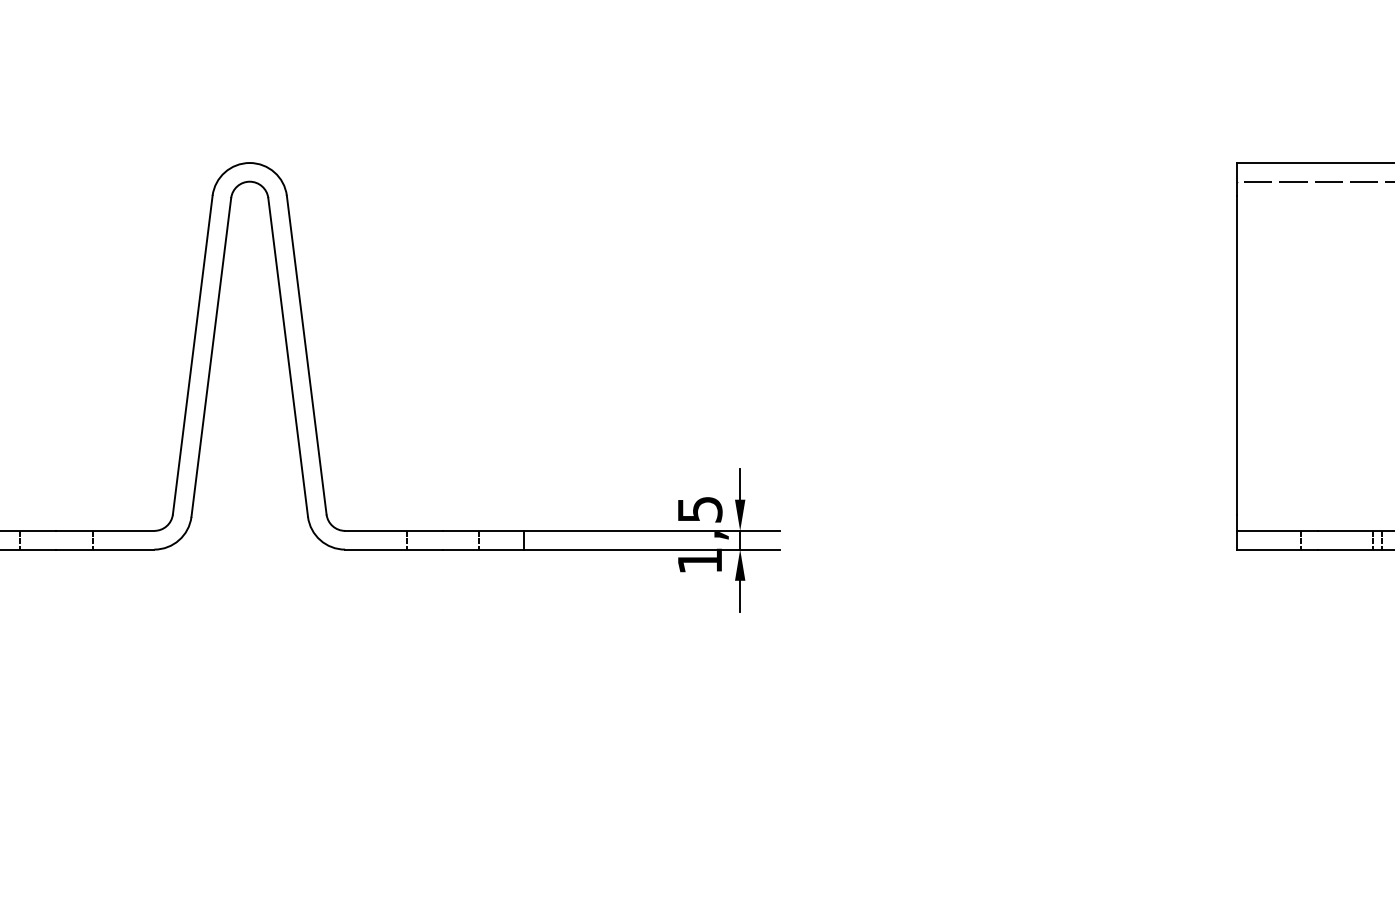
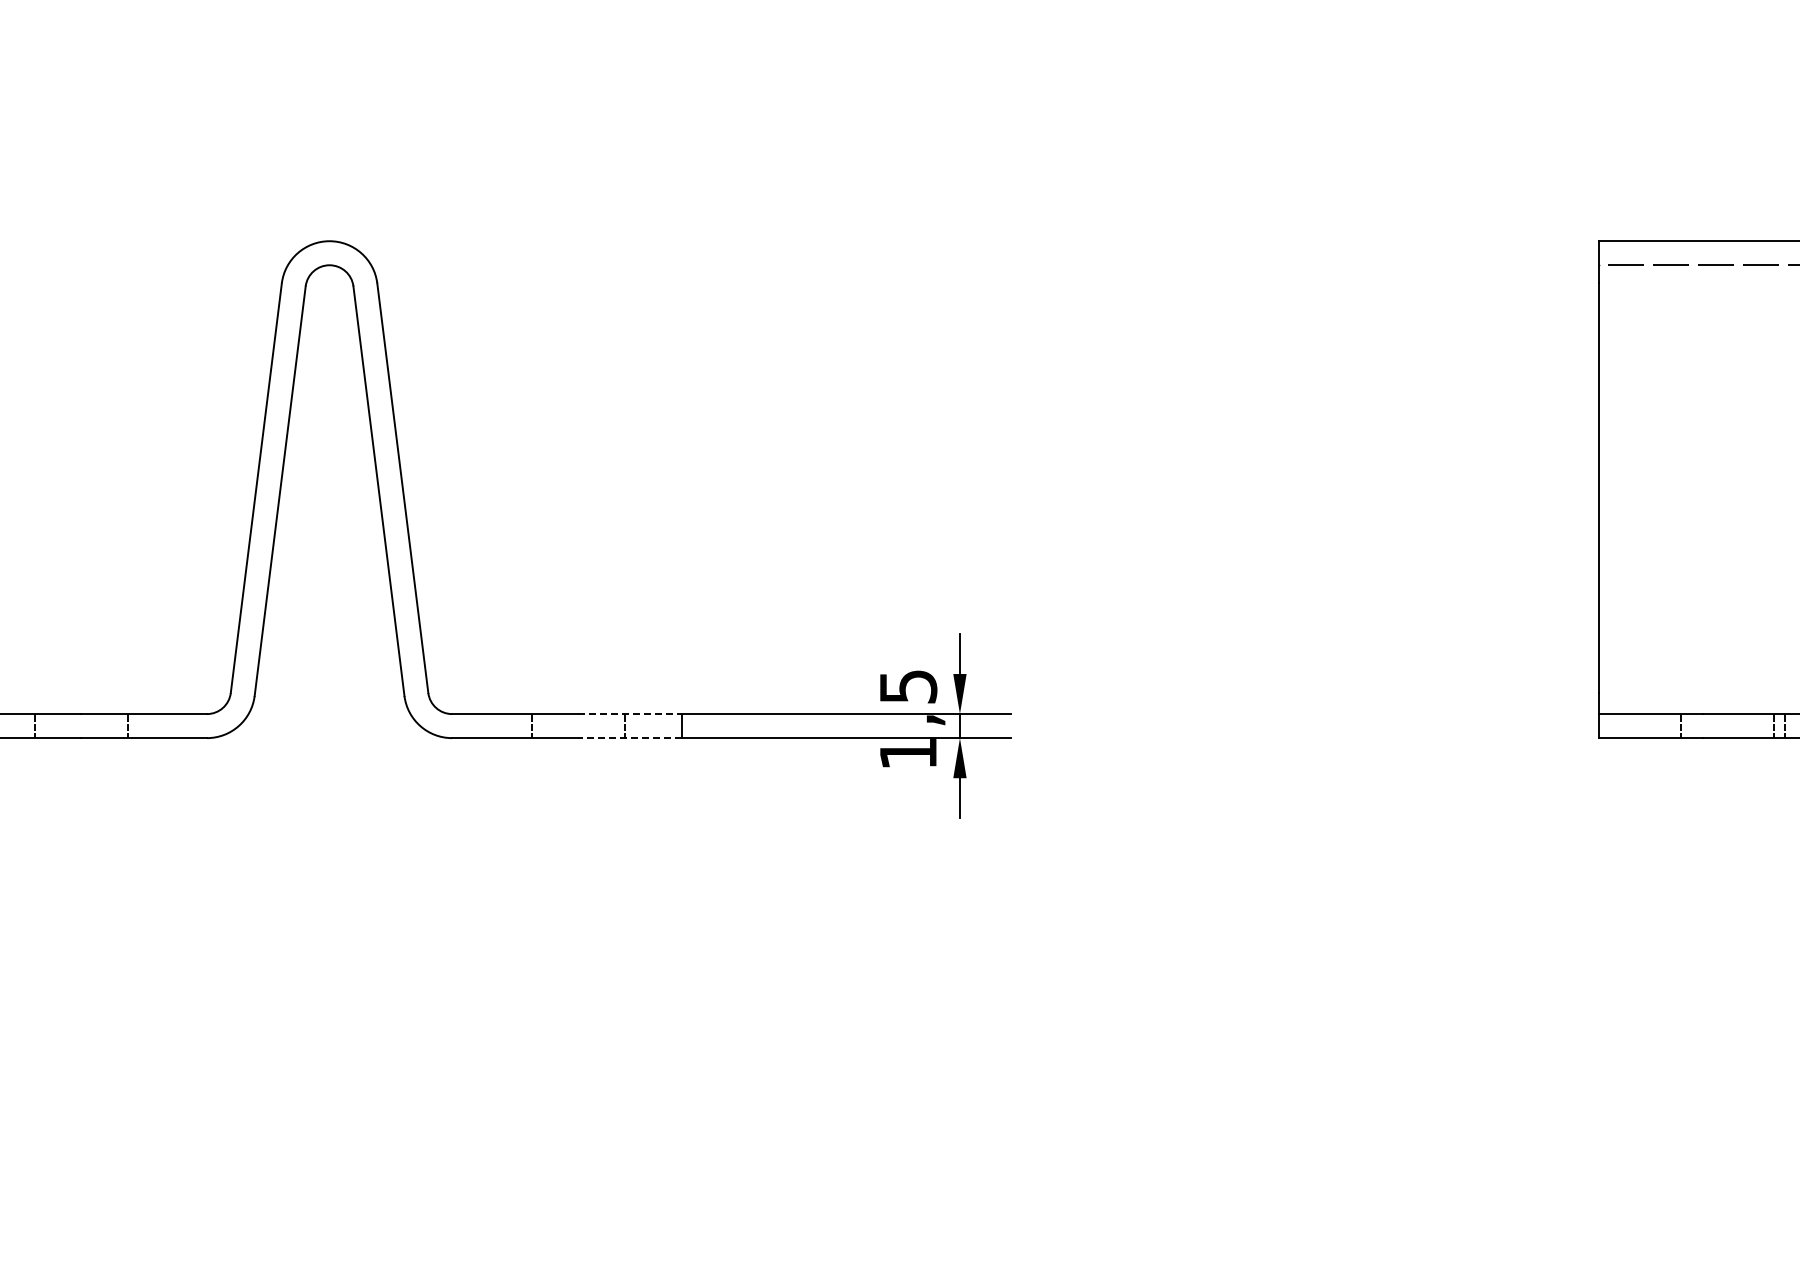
line: (483, 531) -> (630, 714), solid -> dashed
line: (483, 549) -> (629, 738), solid -> dashed

